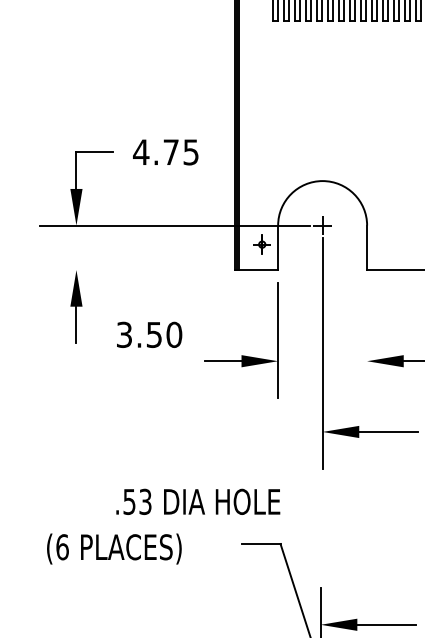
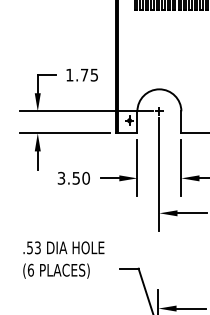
text: (140, 150) -> (69, 74), 4.75 -> 1.75
line: (130, 270) -> (64, 133), added
text: (148, 333) -> (73, 177), moved
line: (367, 339) -> (181, 167), added
text: (197, 501) -> (63, 247), moved

